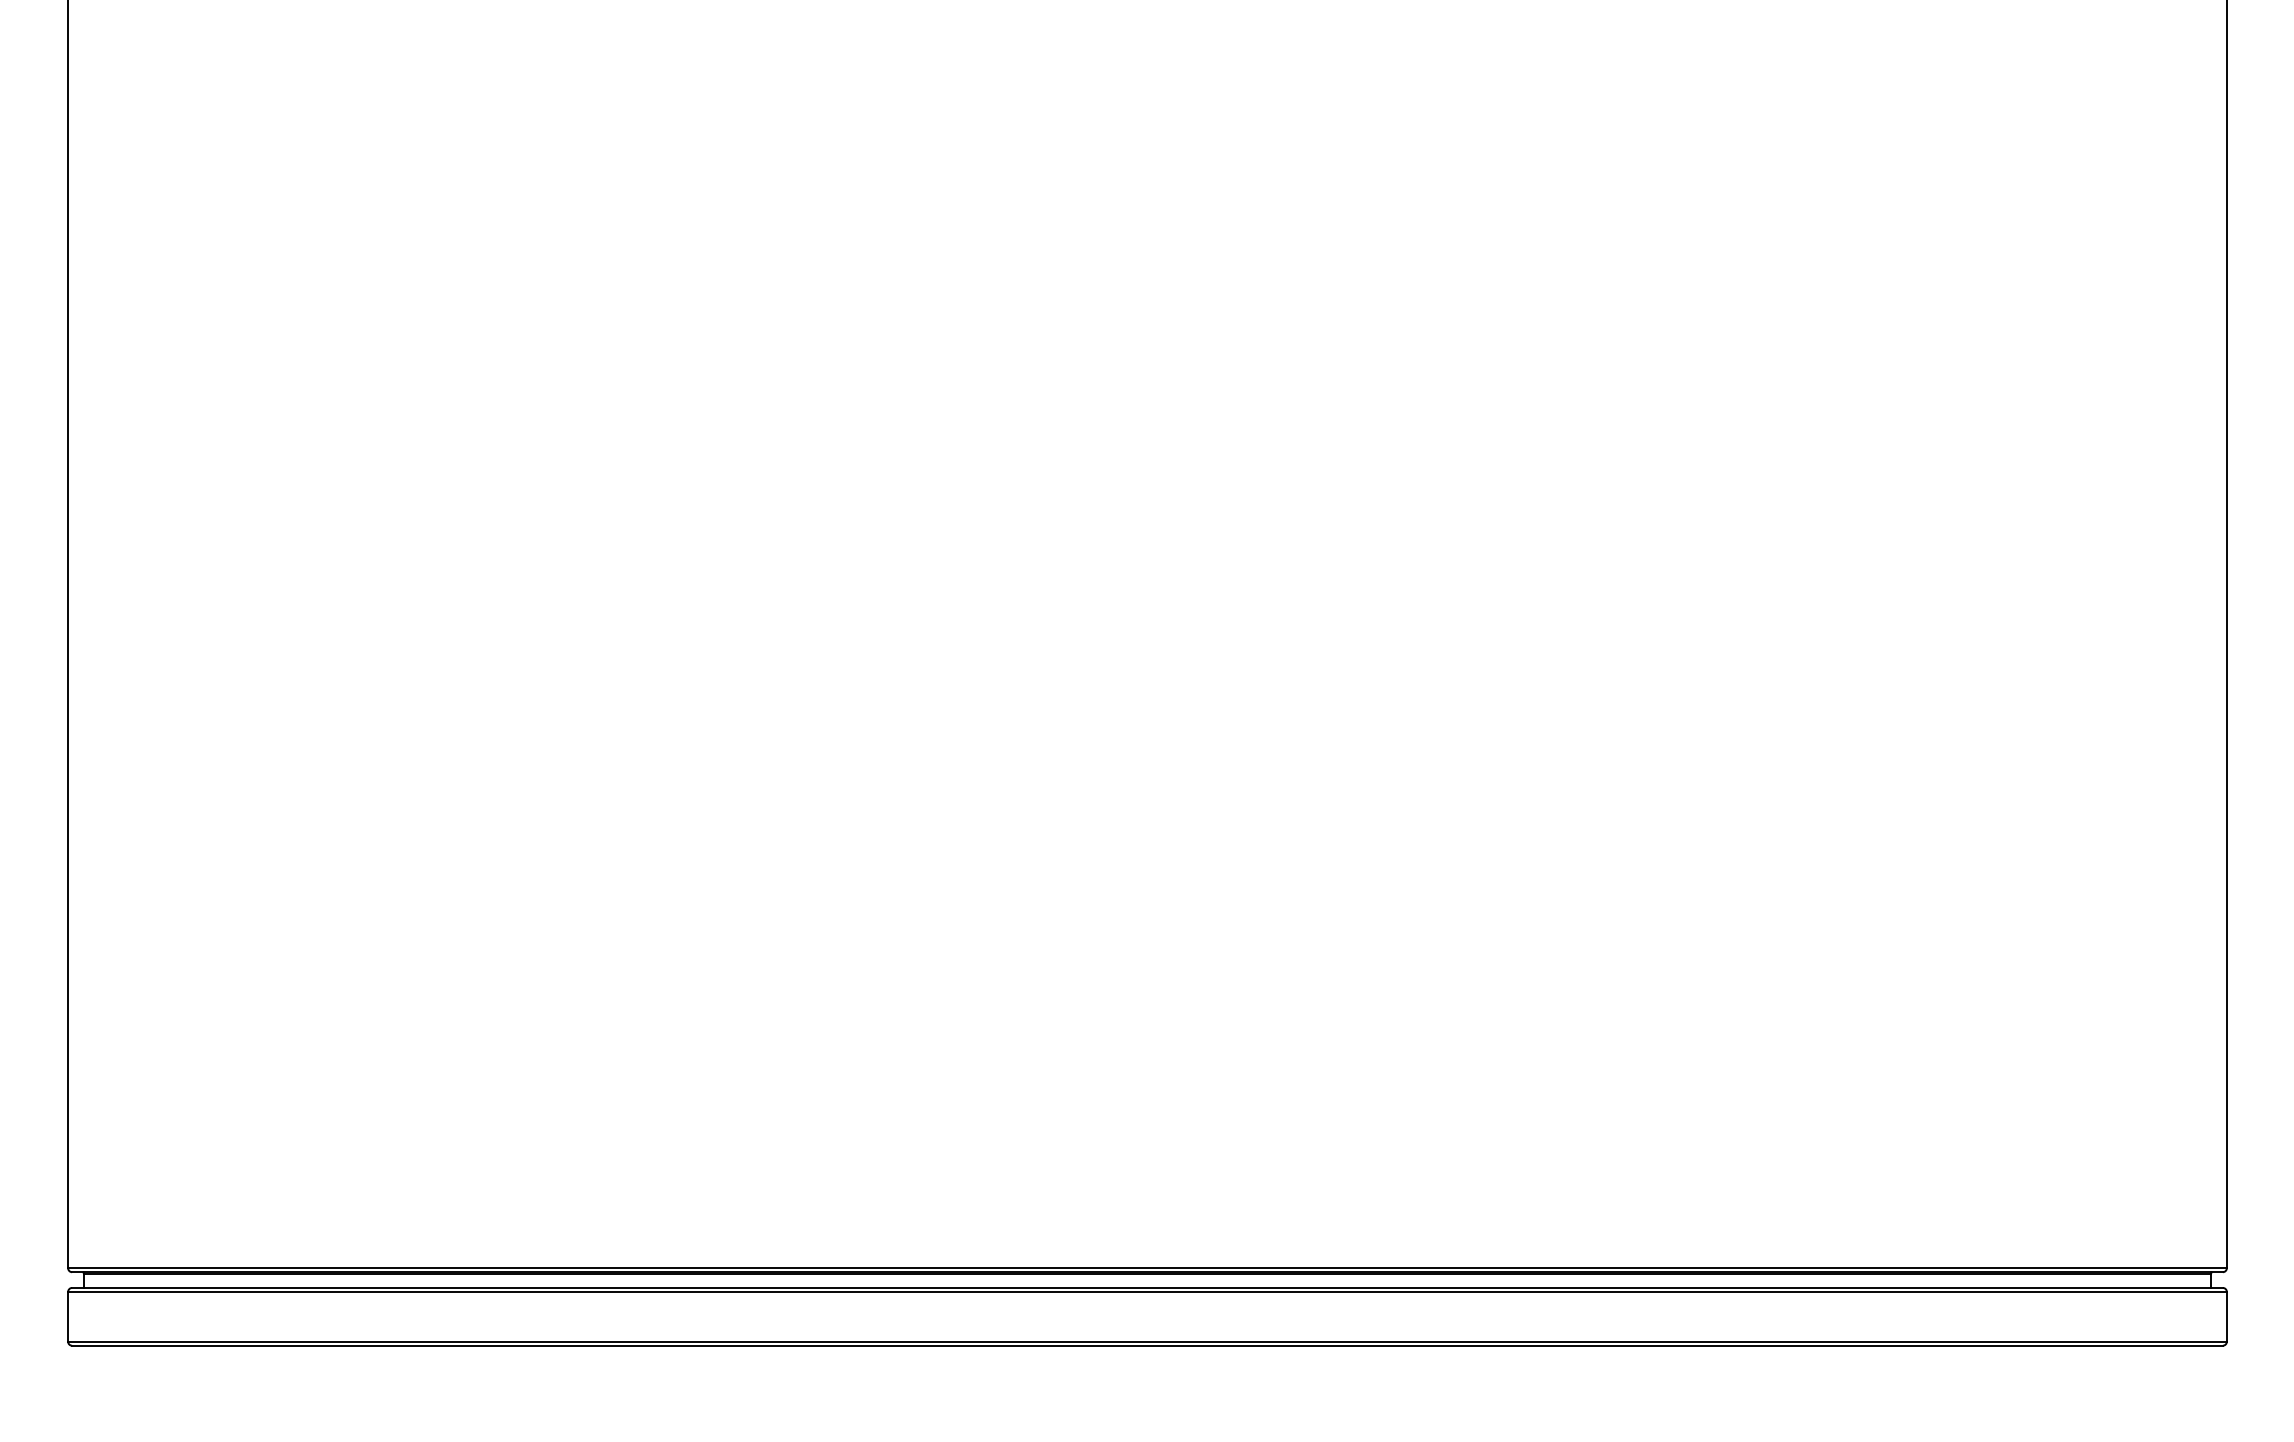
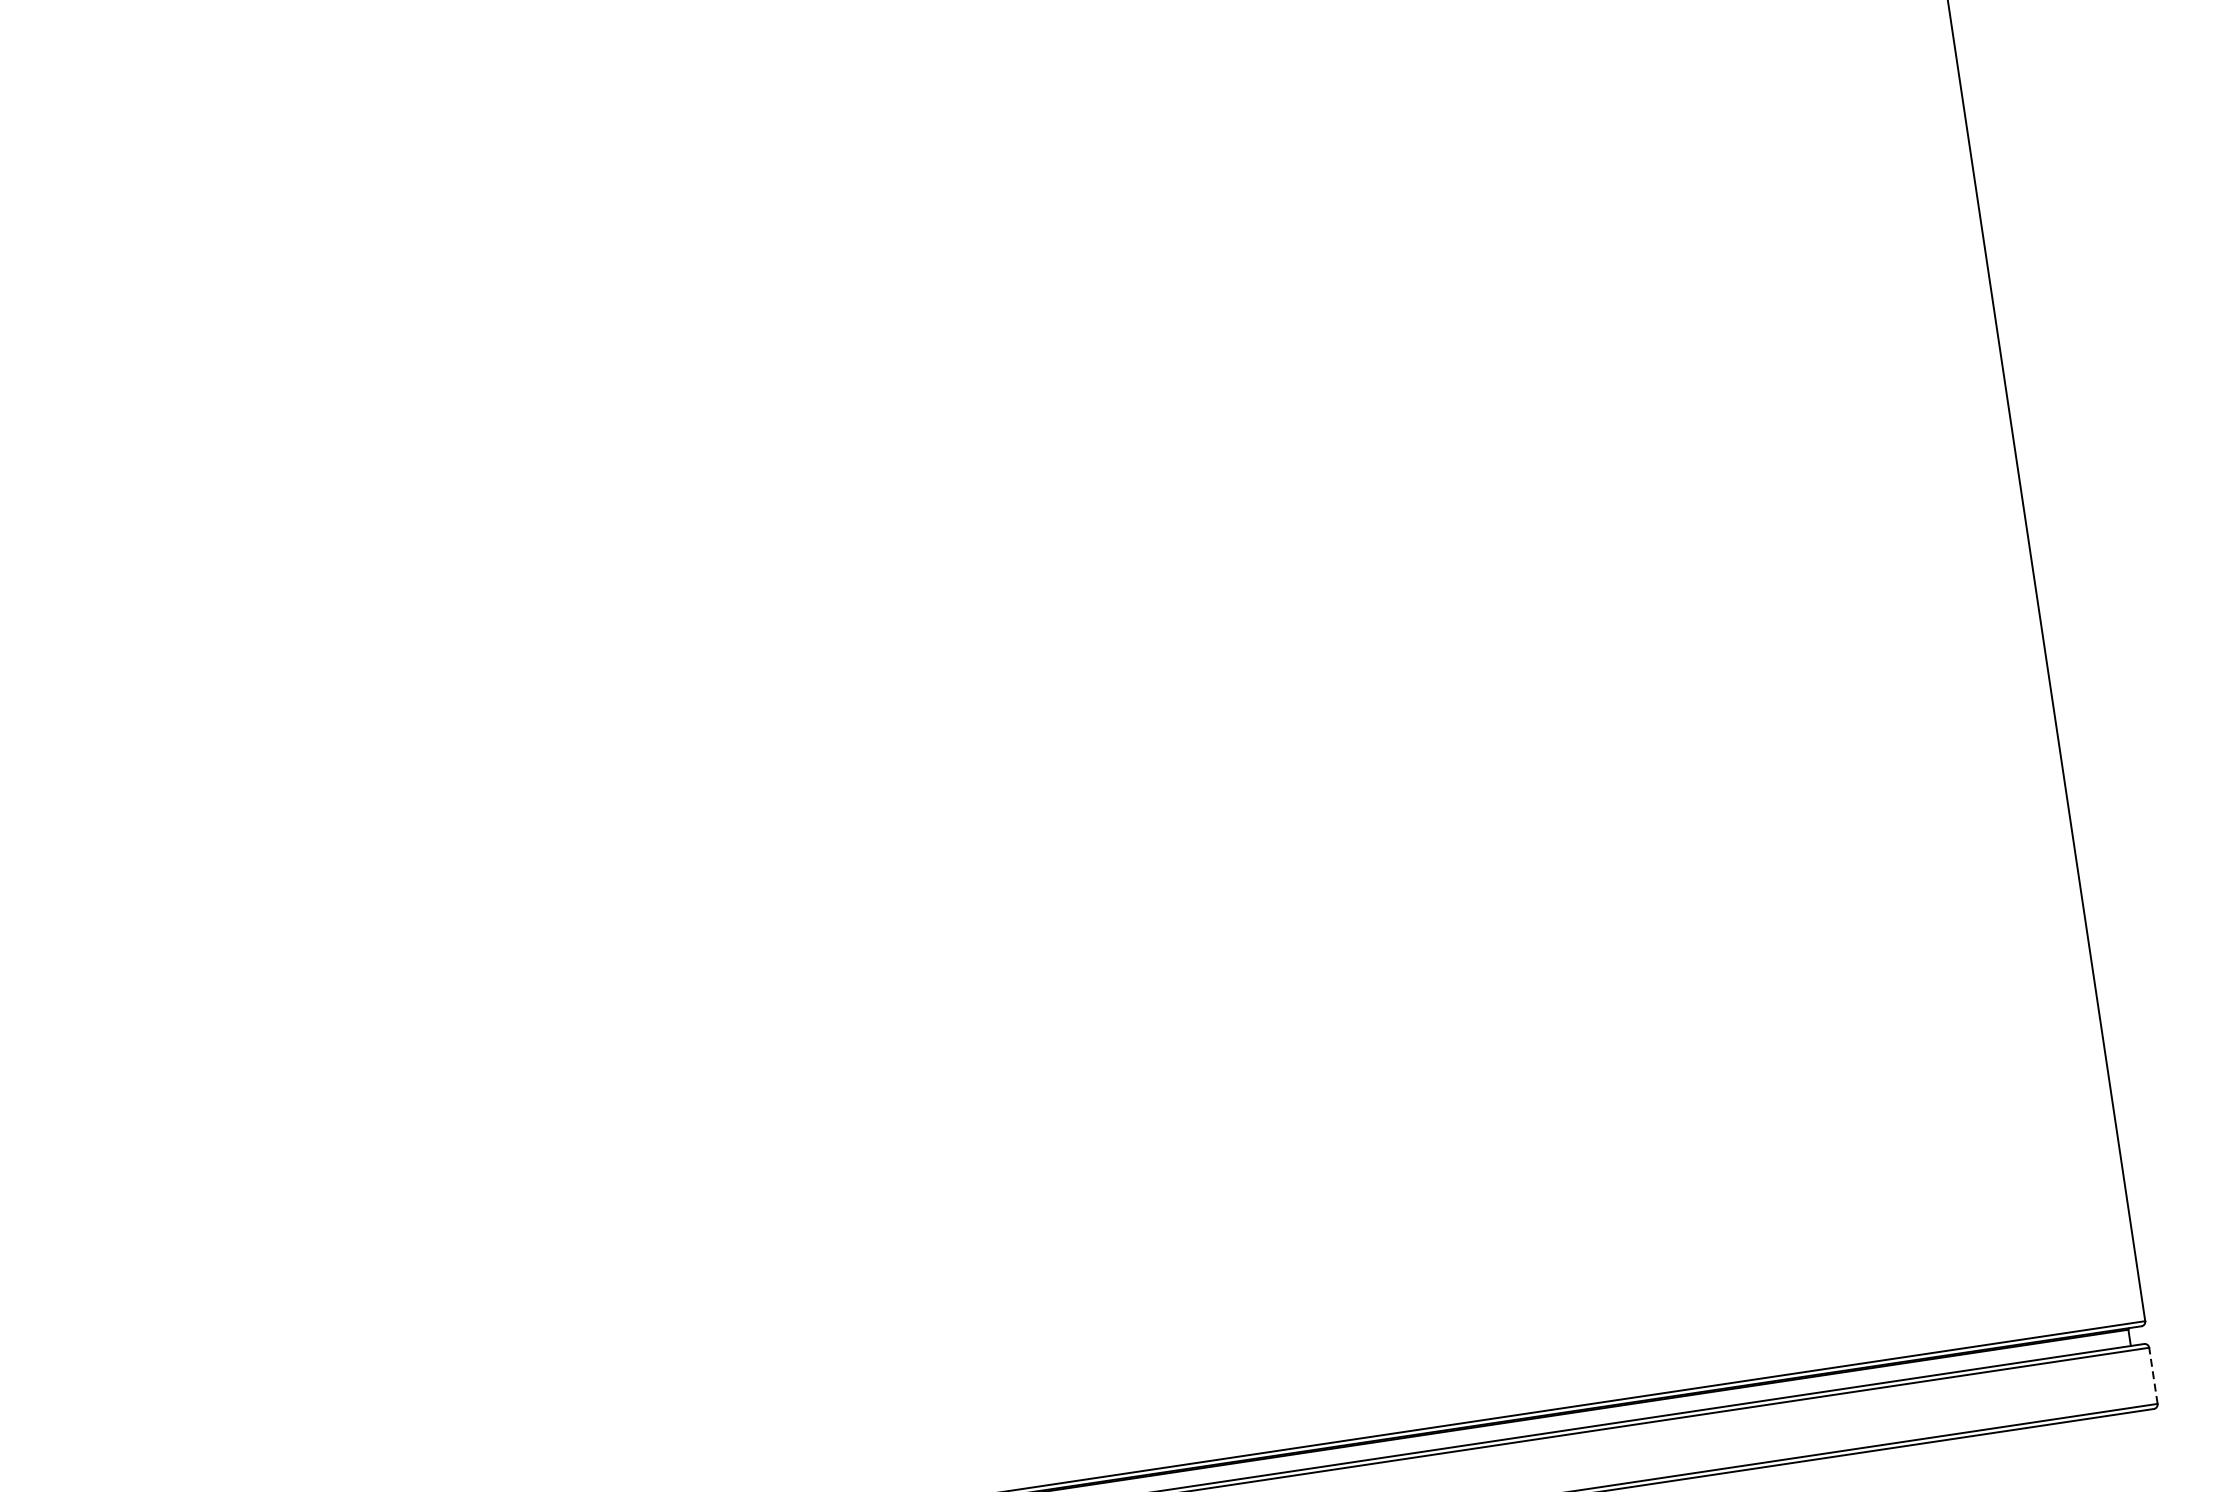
line: (2226, 1316) -> (2152, 1375), solid -> dashed

